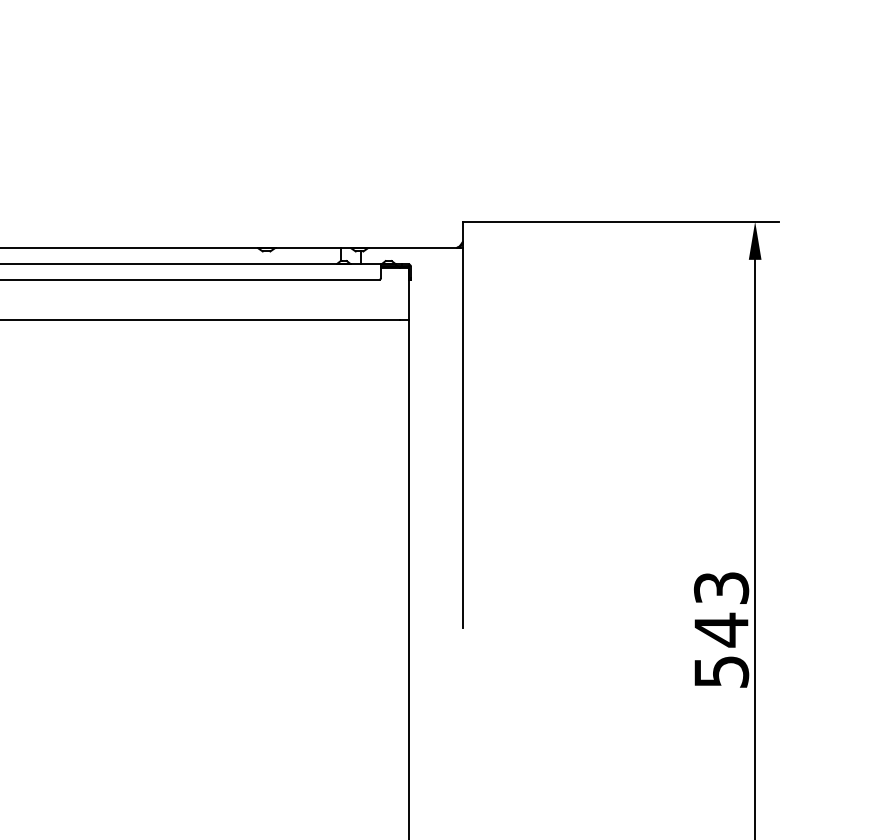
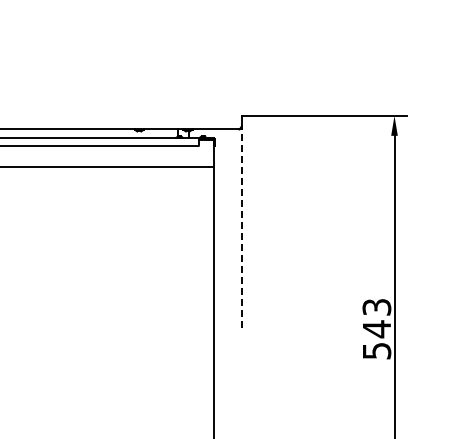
line: (462, 437) -> (241, 228), solid -> dashed

